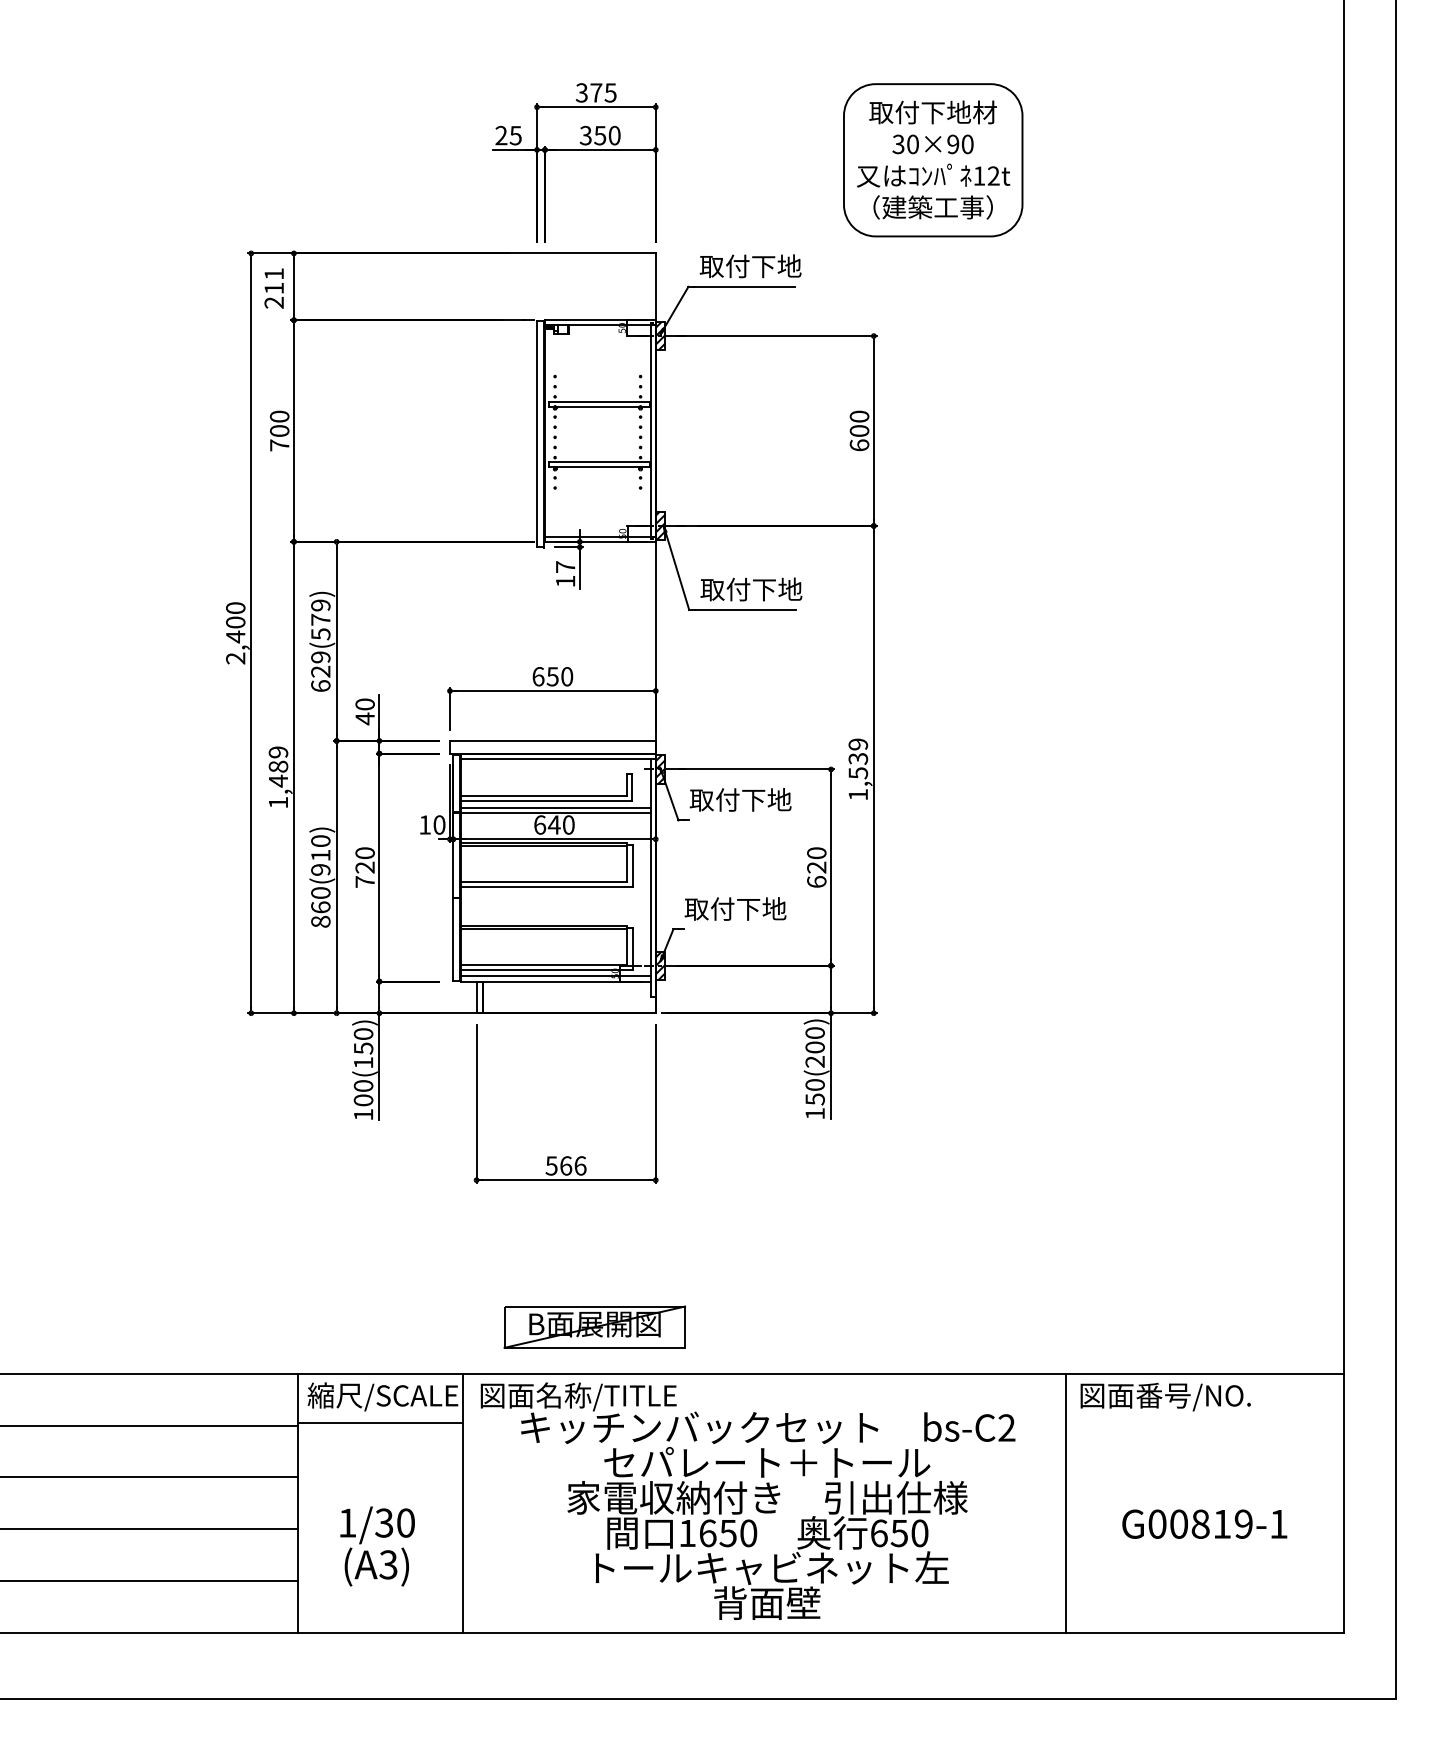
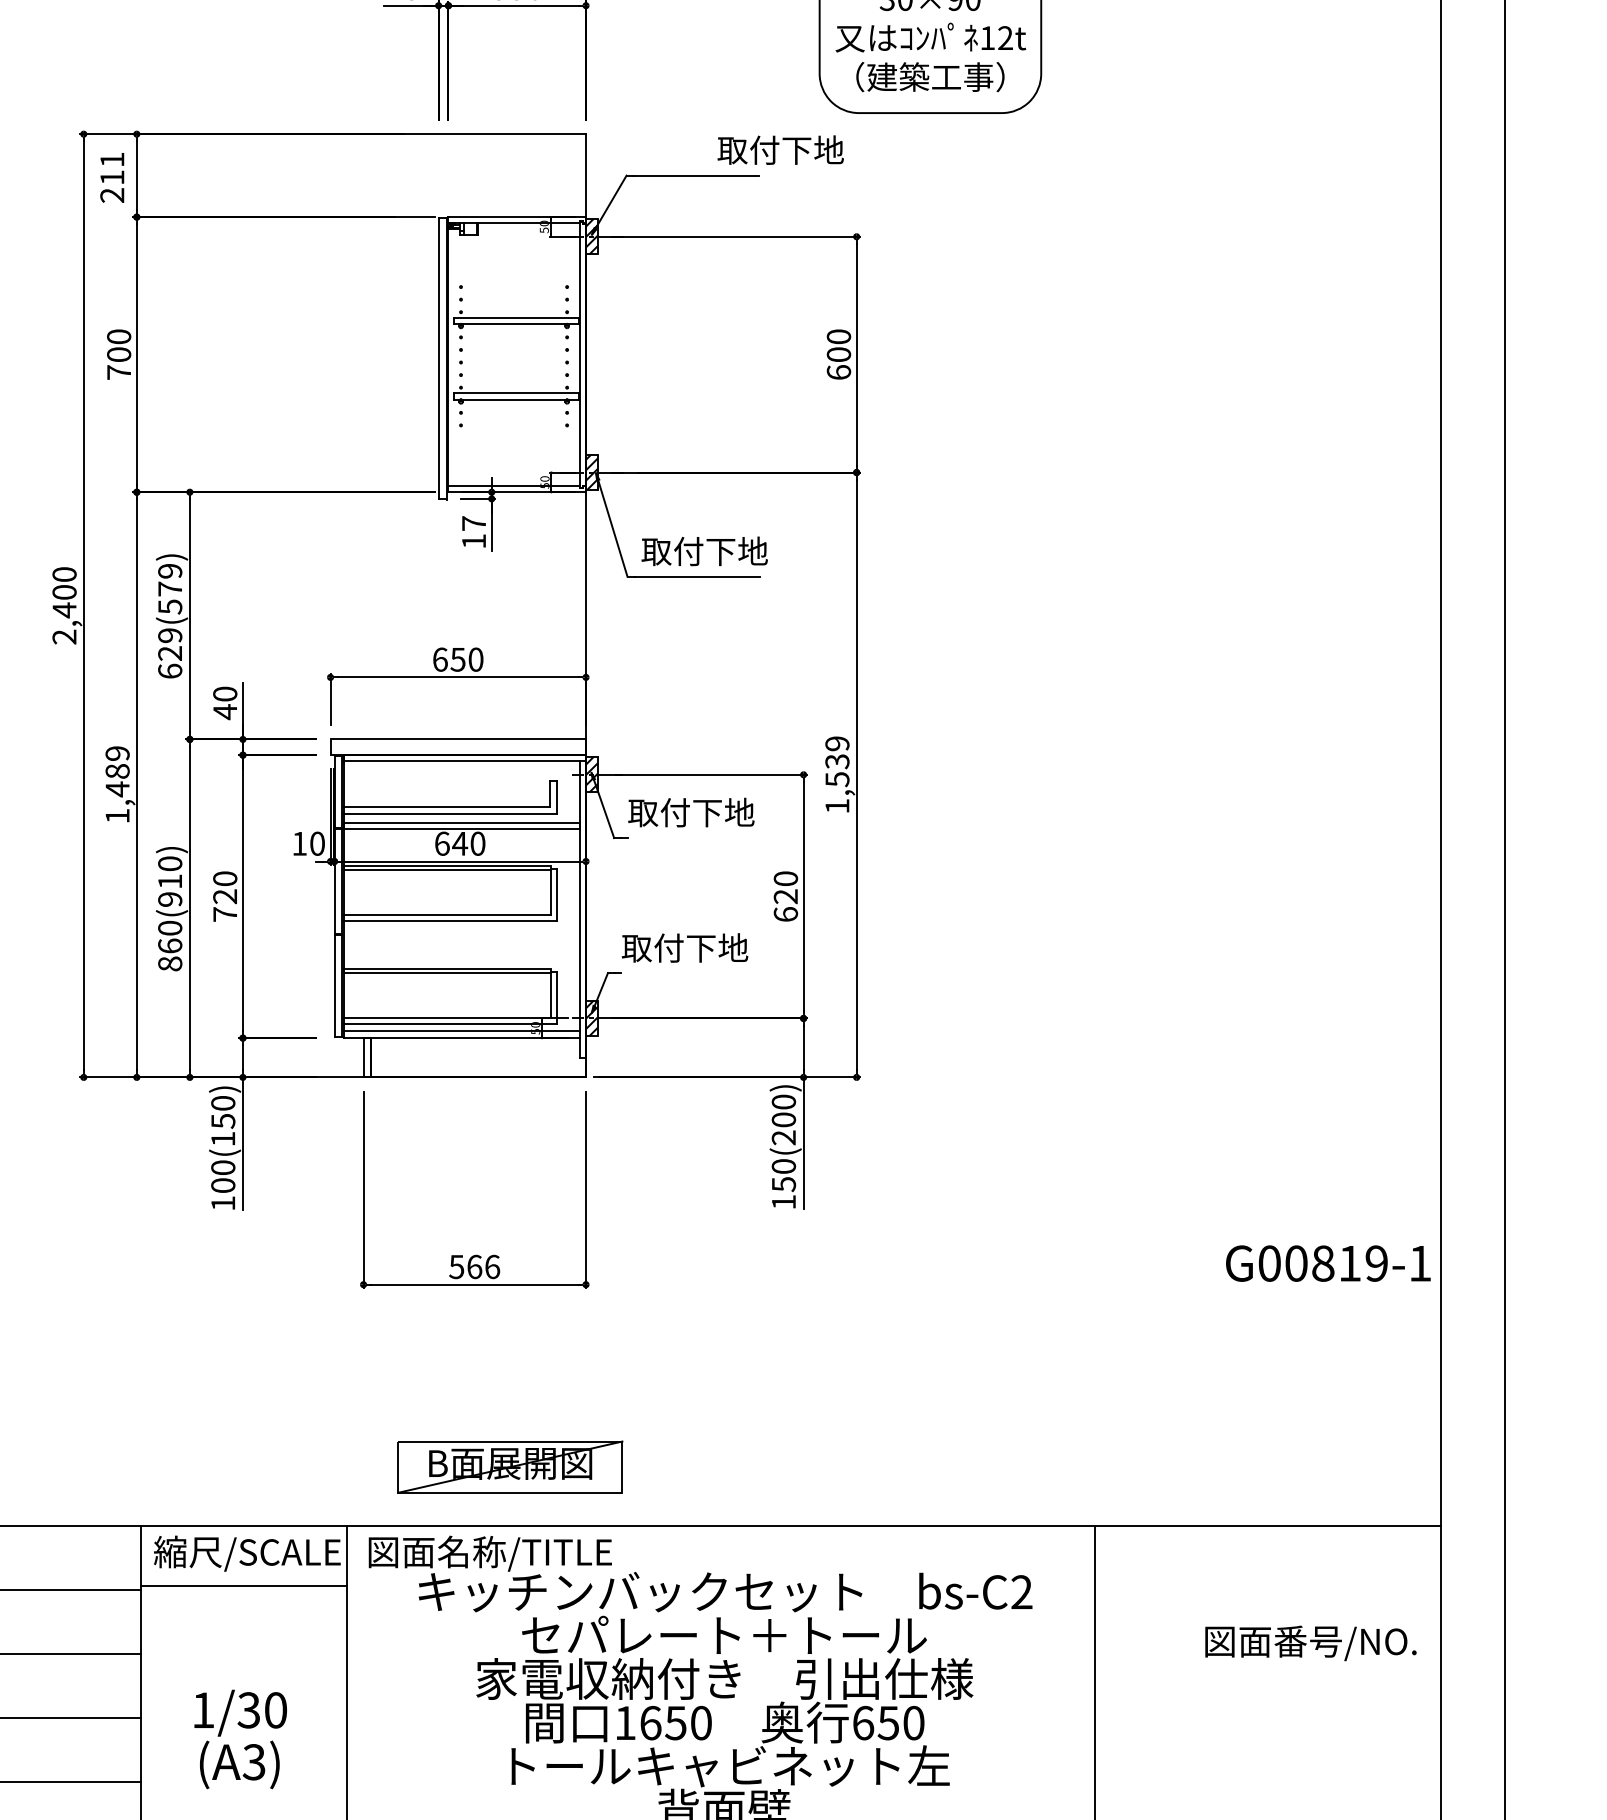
text: (750, 266) -> (780, 150), moved
text: (1165, 1396) -> (1310, 1642), moved
text: (1204, 1523) -> (1328, 1262), moved

